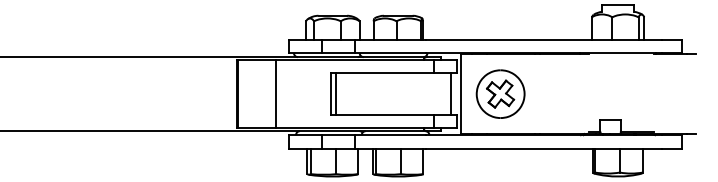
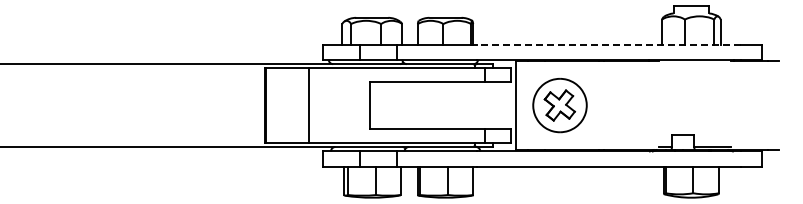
line: (543, 39) -> (608, 44), solid -> dashed
line: (335, 94) -> (375, 105), removed
line: (451, 94) -> (504, 105), removed

